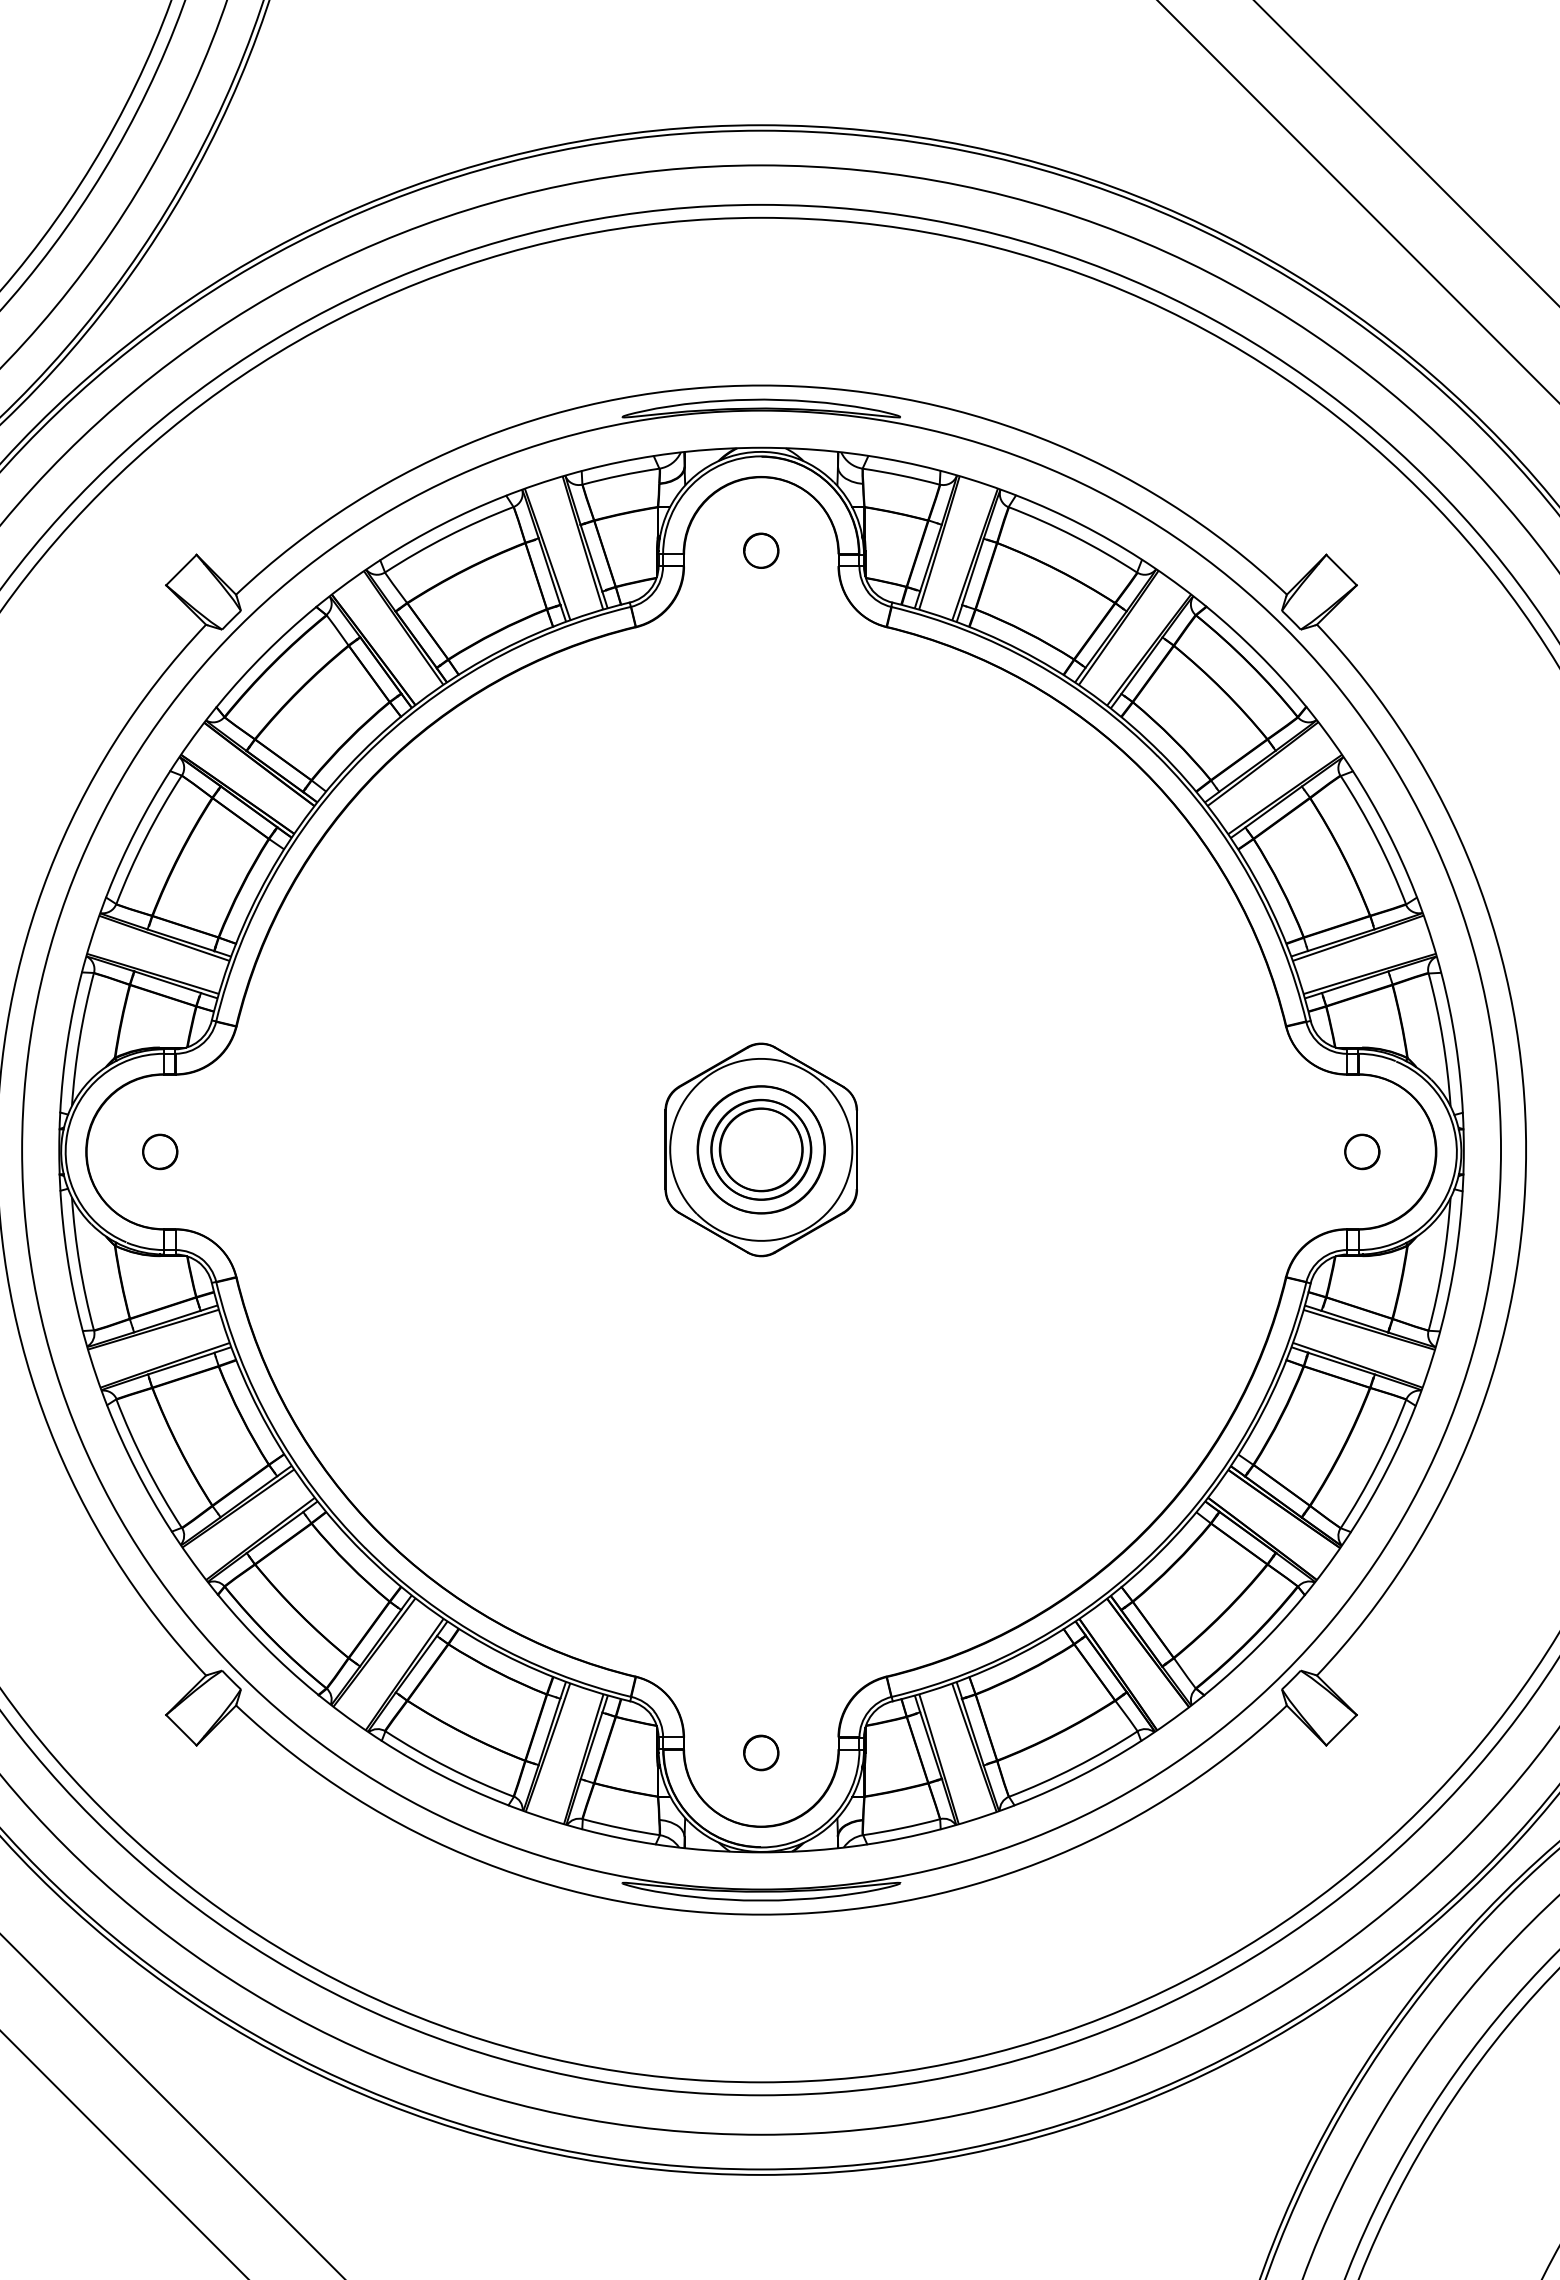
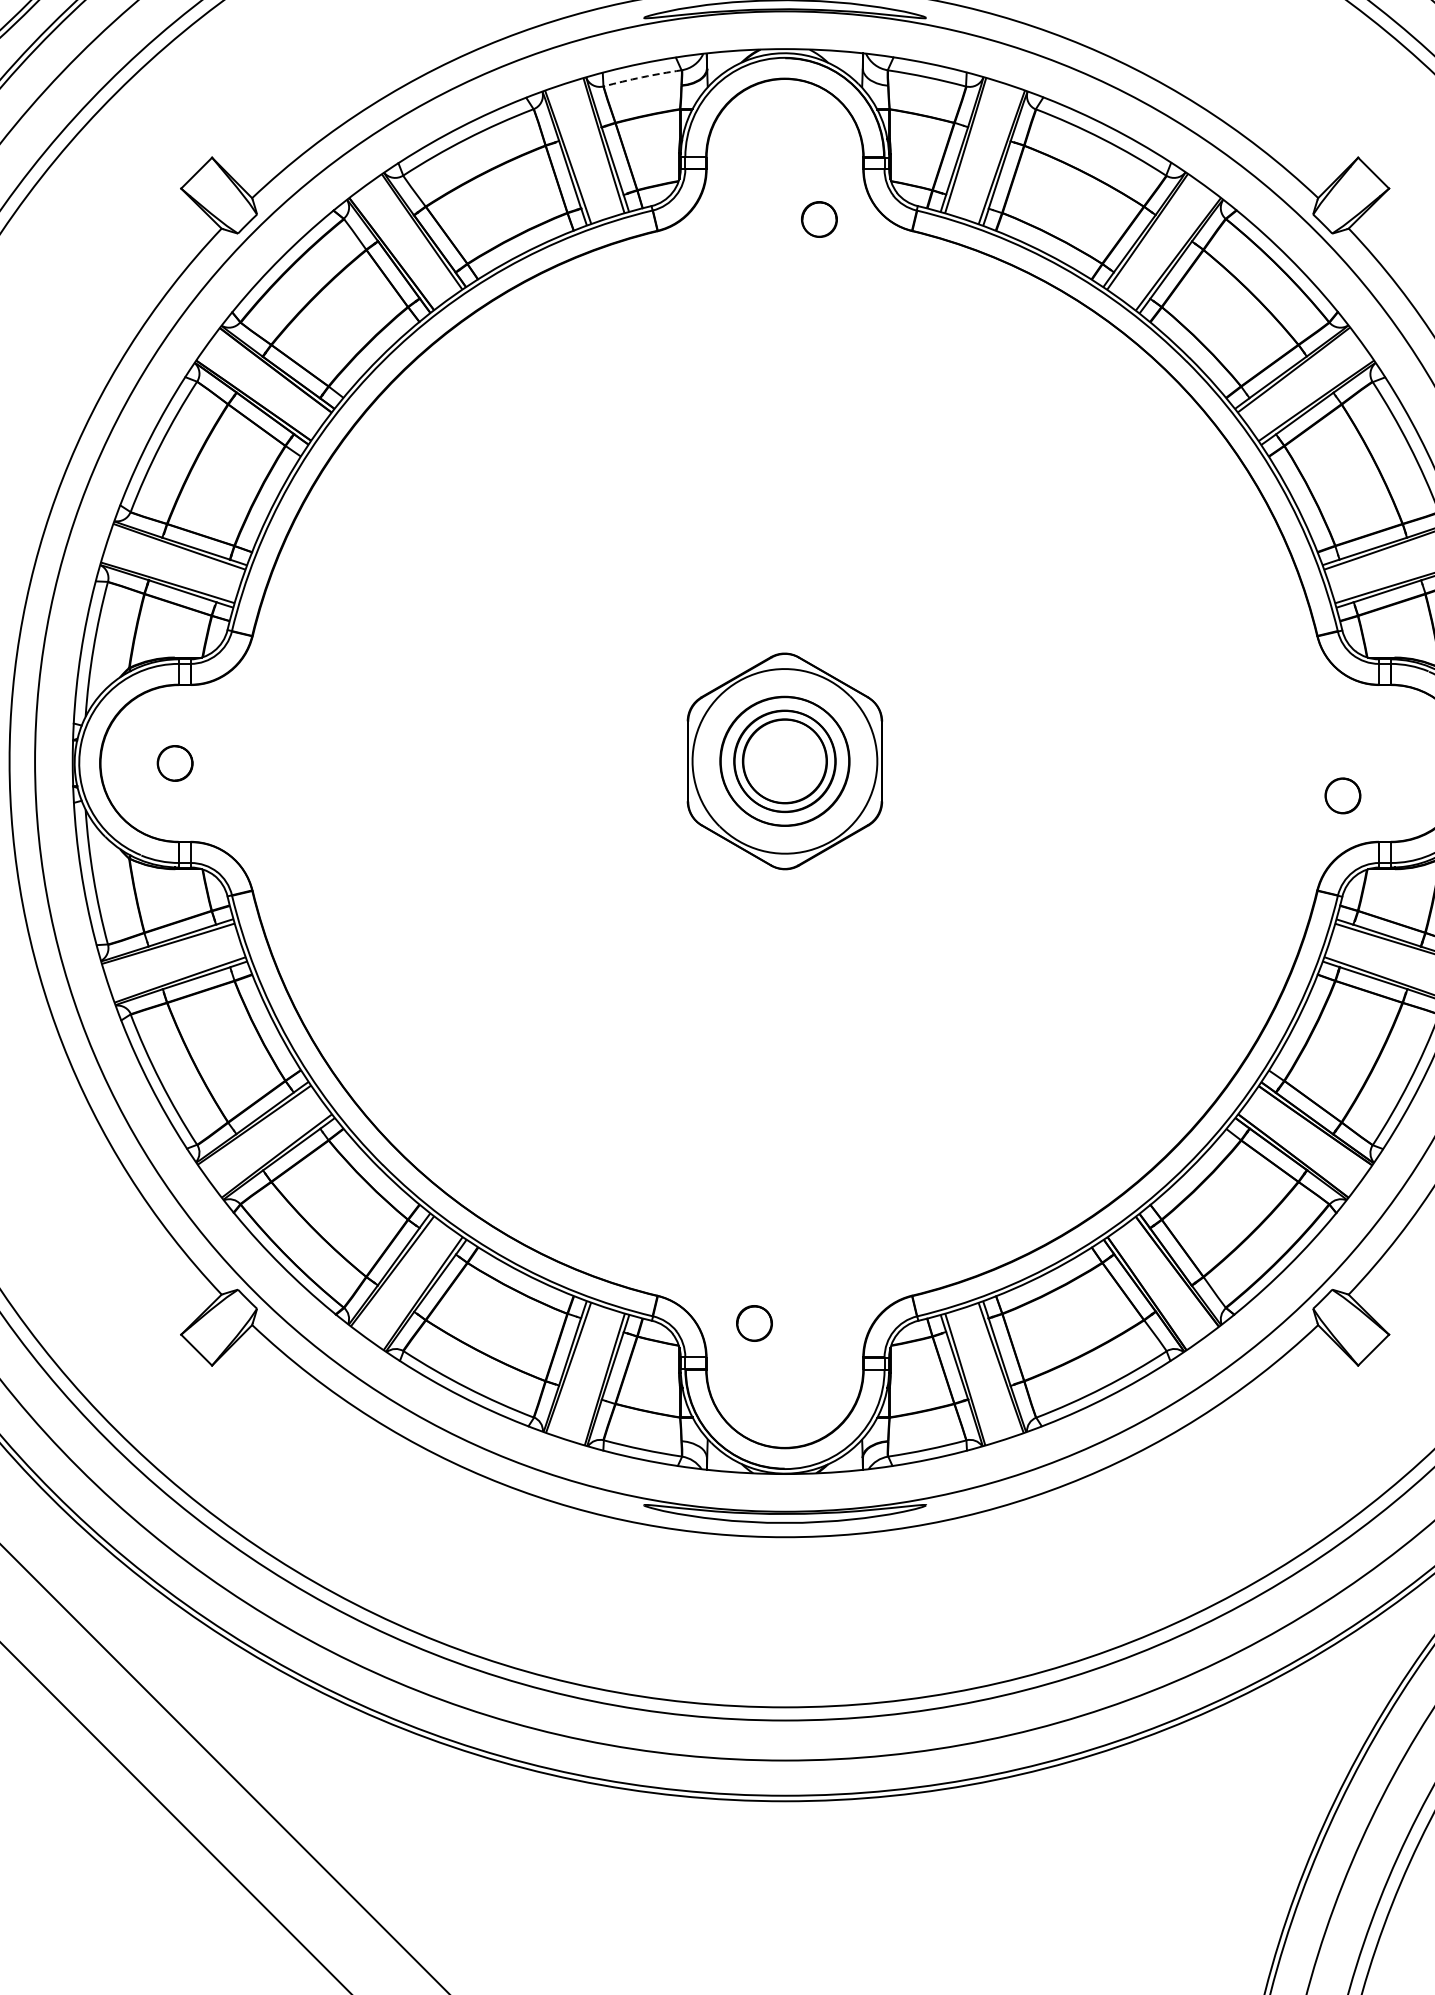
arc: (620, 475) -> (642, 77), solid -> dashed
circle: (761, 550) -> (819, 219), moved
part: (1362, 1151) -> (1343, 795), moved
part: (761, 1752) -> (754, 1323), moved

